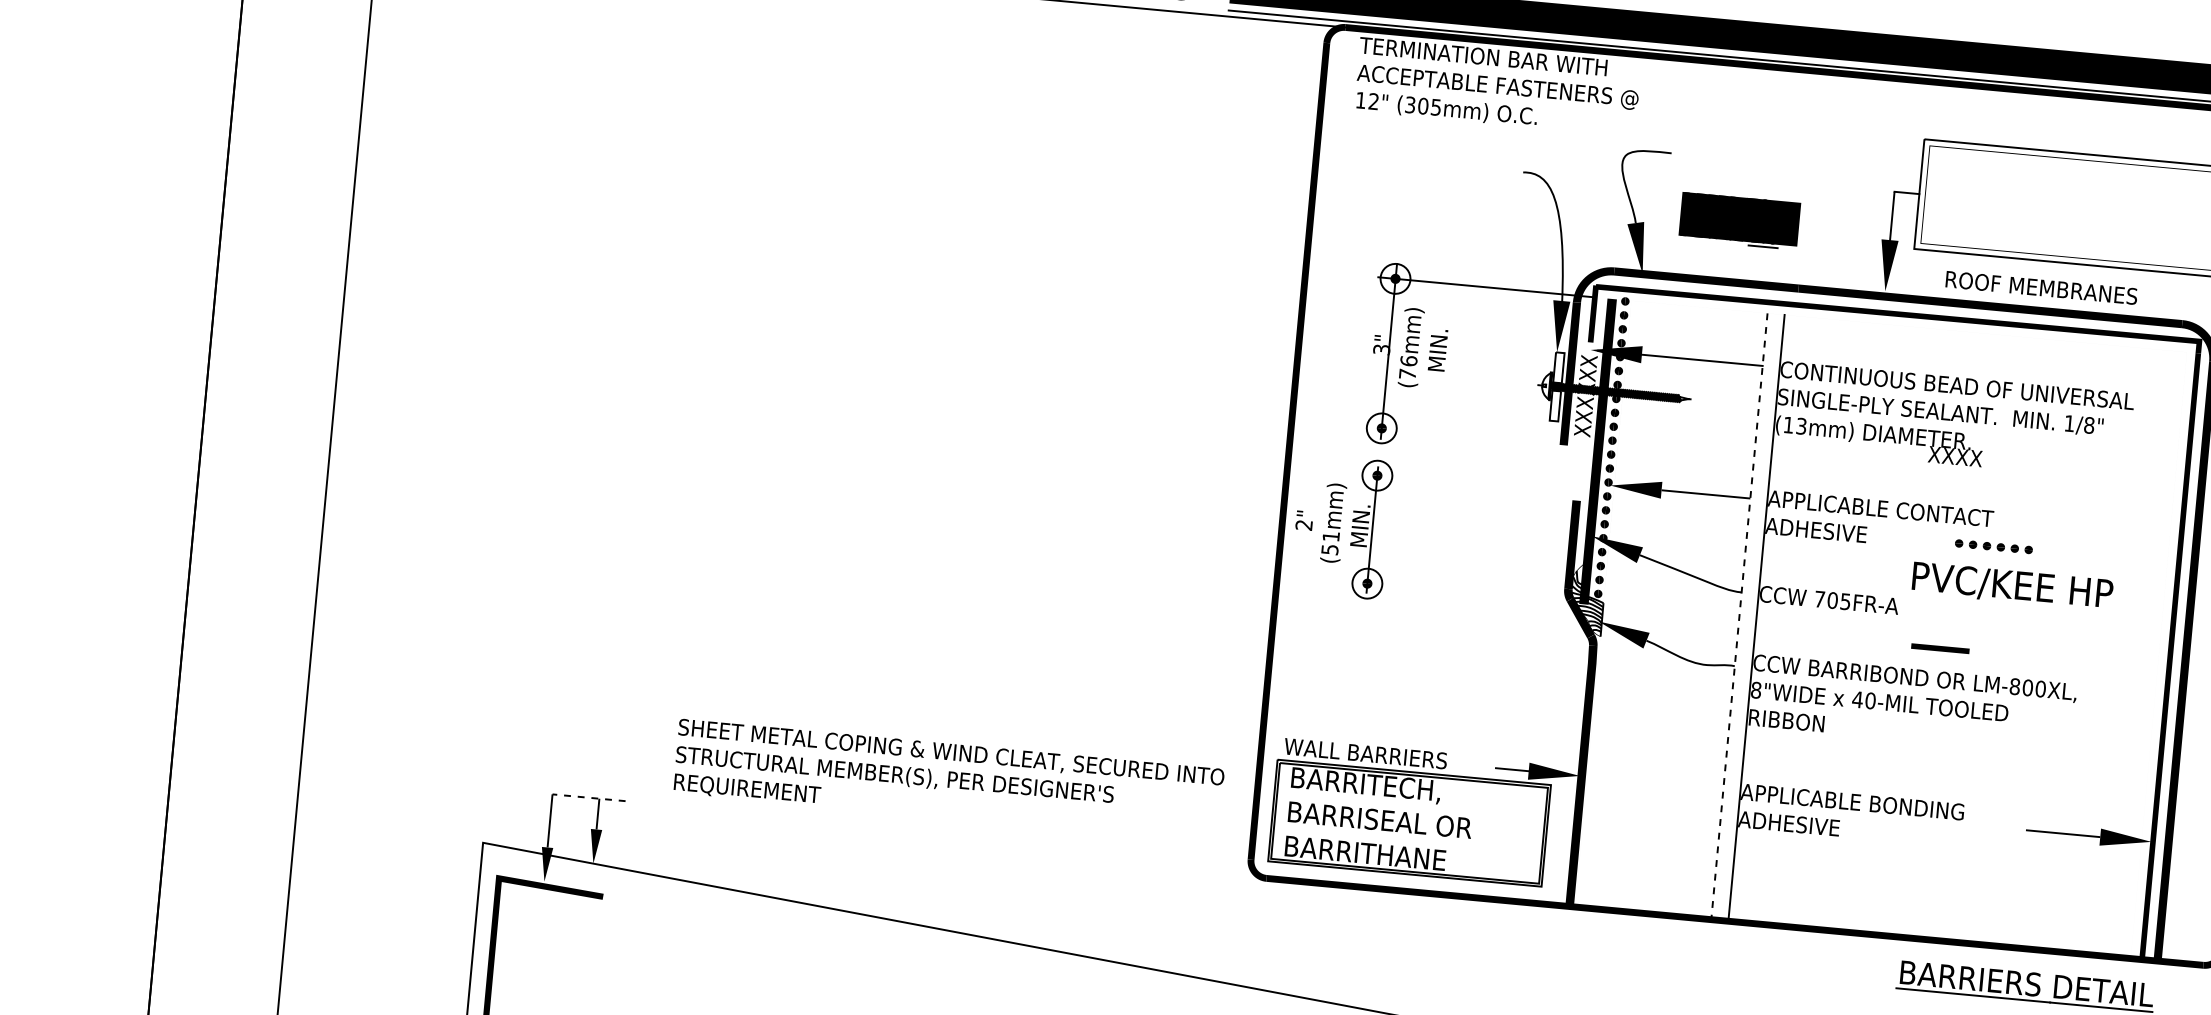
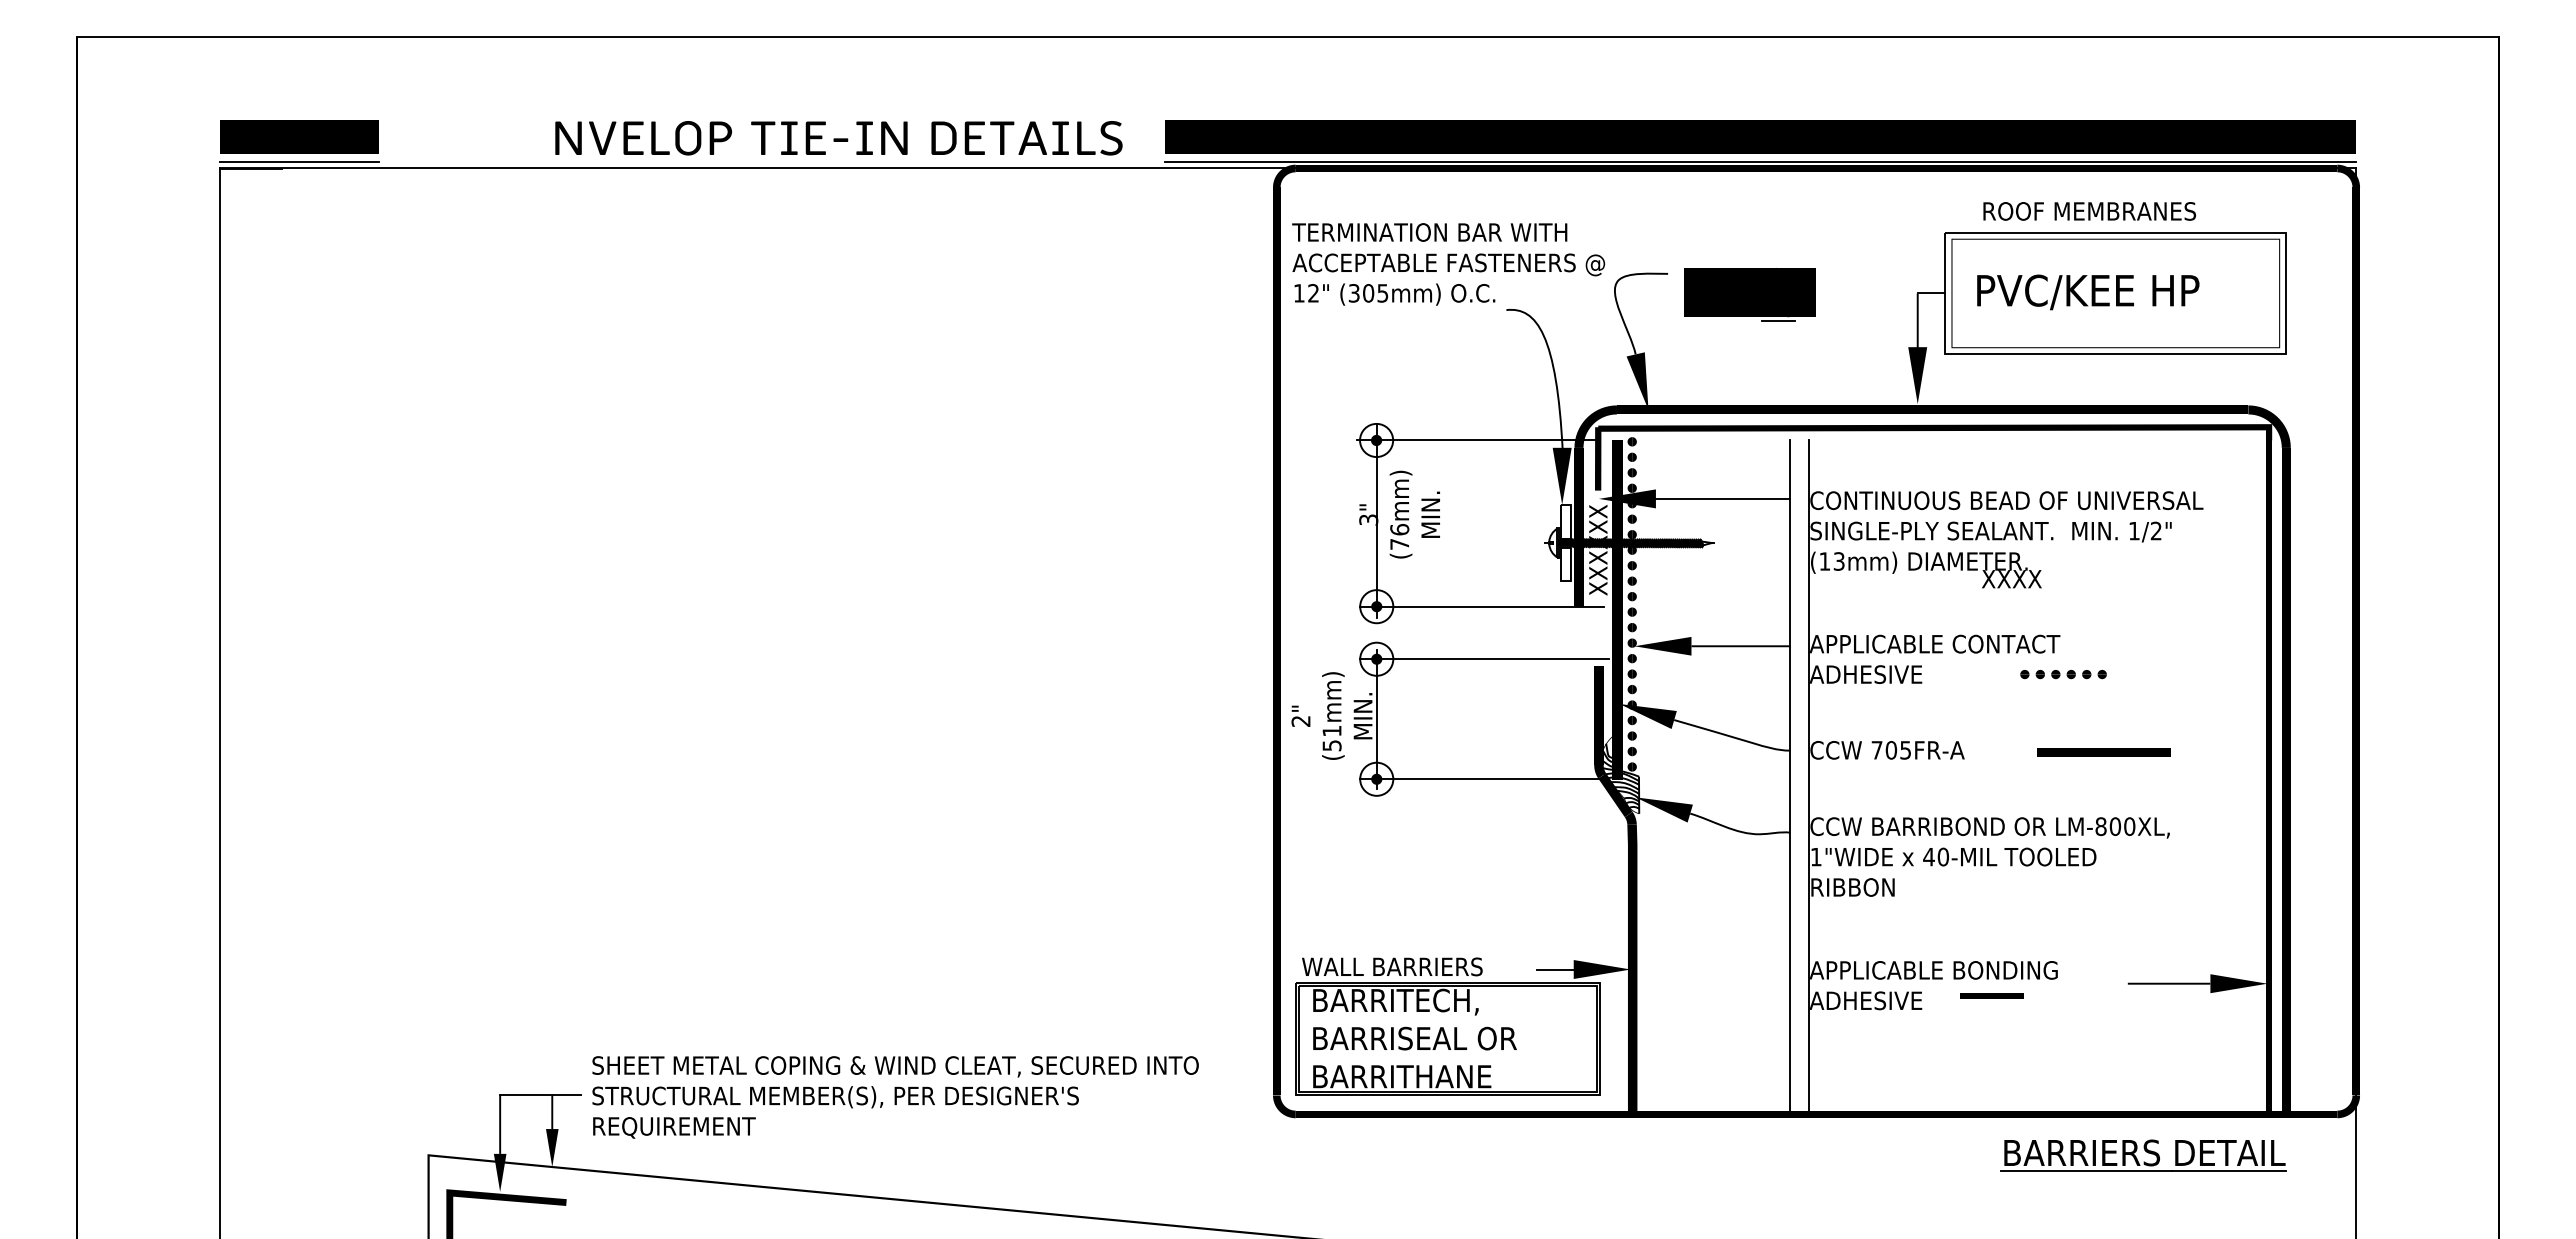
text: (1497, 86) -> (1448, 264), moved
part: (1739, 220) -> (1749, 294), moved
text: (2041, 288) -> (2089, 211), moved
text: (2088, 424) -> (2155, 530), 1/8" -> 1/2"
line: (1476, 437) -> (1482, 606), added
line: (1474, 484) -> (1484, 659), added
text: (2012, 586) -> (2088, 292), moved
line: (1462, 592) -> (1482, 779), added
line: (1739, 616) -> (1790, 777), dashed -> solid
line: (2023, 620) -> (2103, 752), added
line: (1940, 647) -> (1991, 995), moved
text: (1755, 689) -> (1815, 856), 8"WIDE -> 1"WIDE
text: (948, 780) -> (895, 1097), moved
line: (588, 797) -> (540, 1094), dashed -> solid

